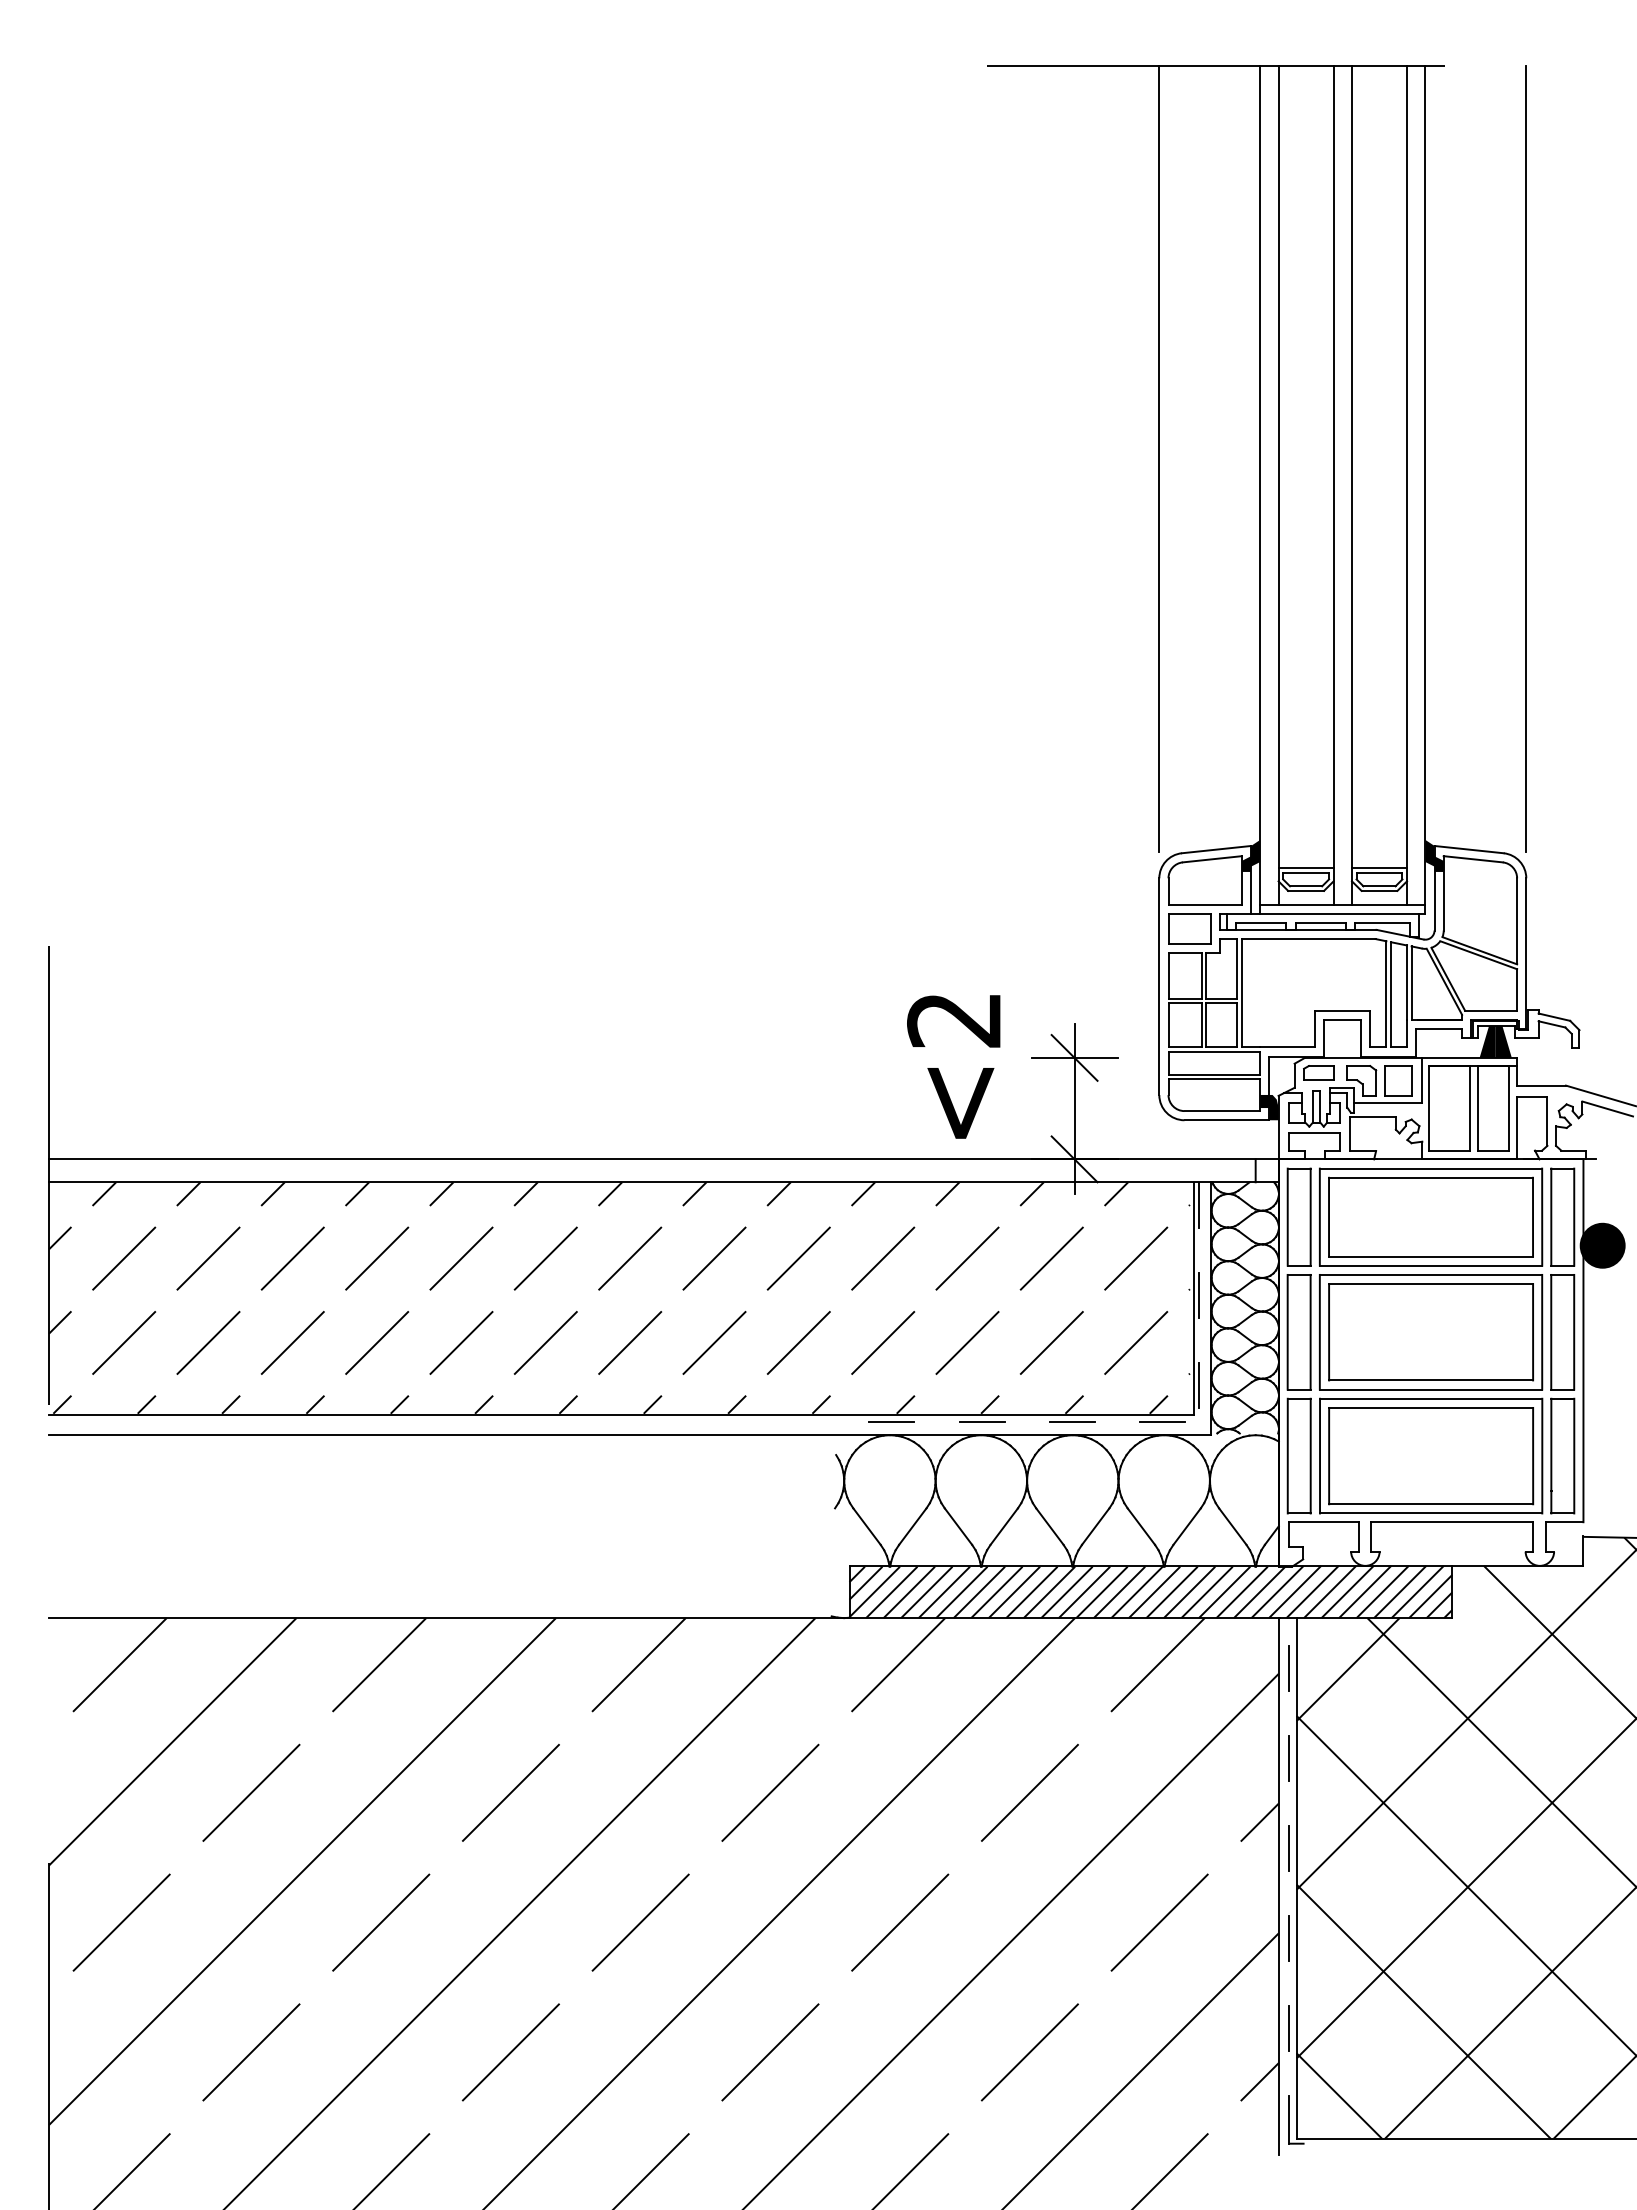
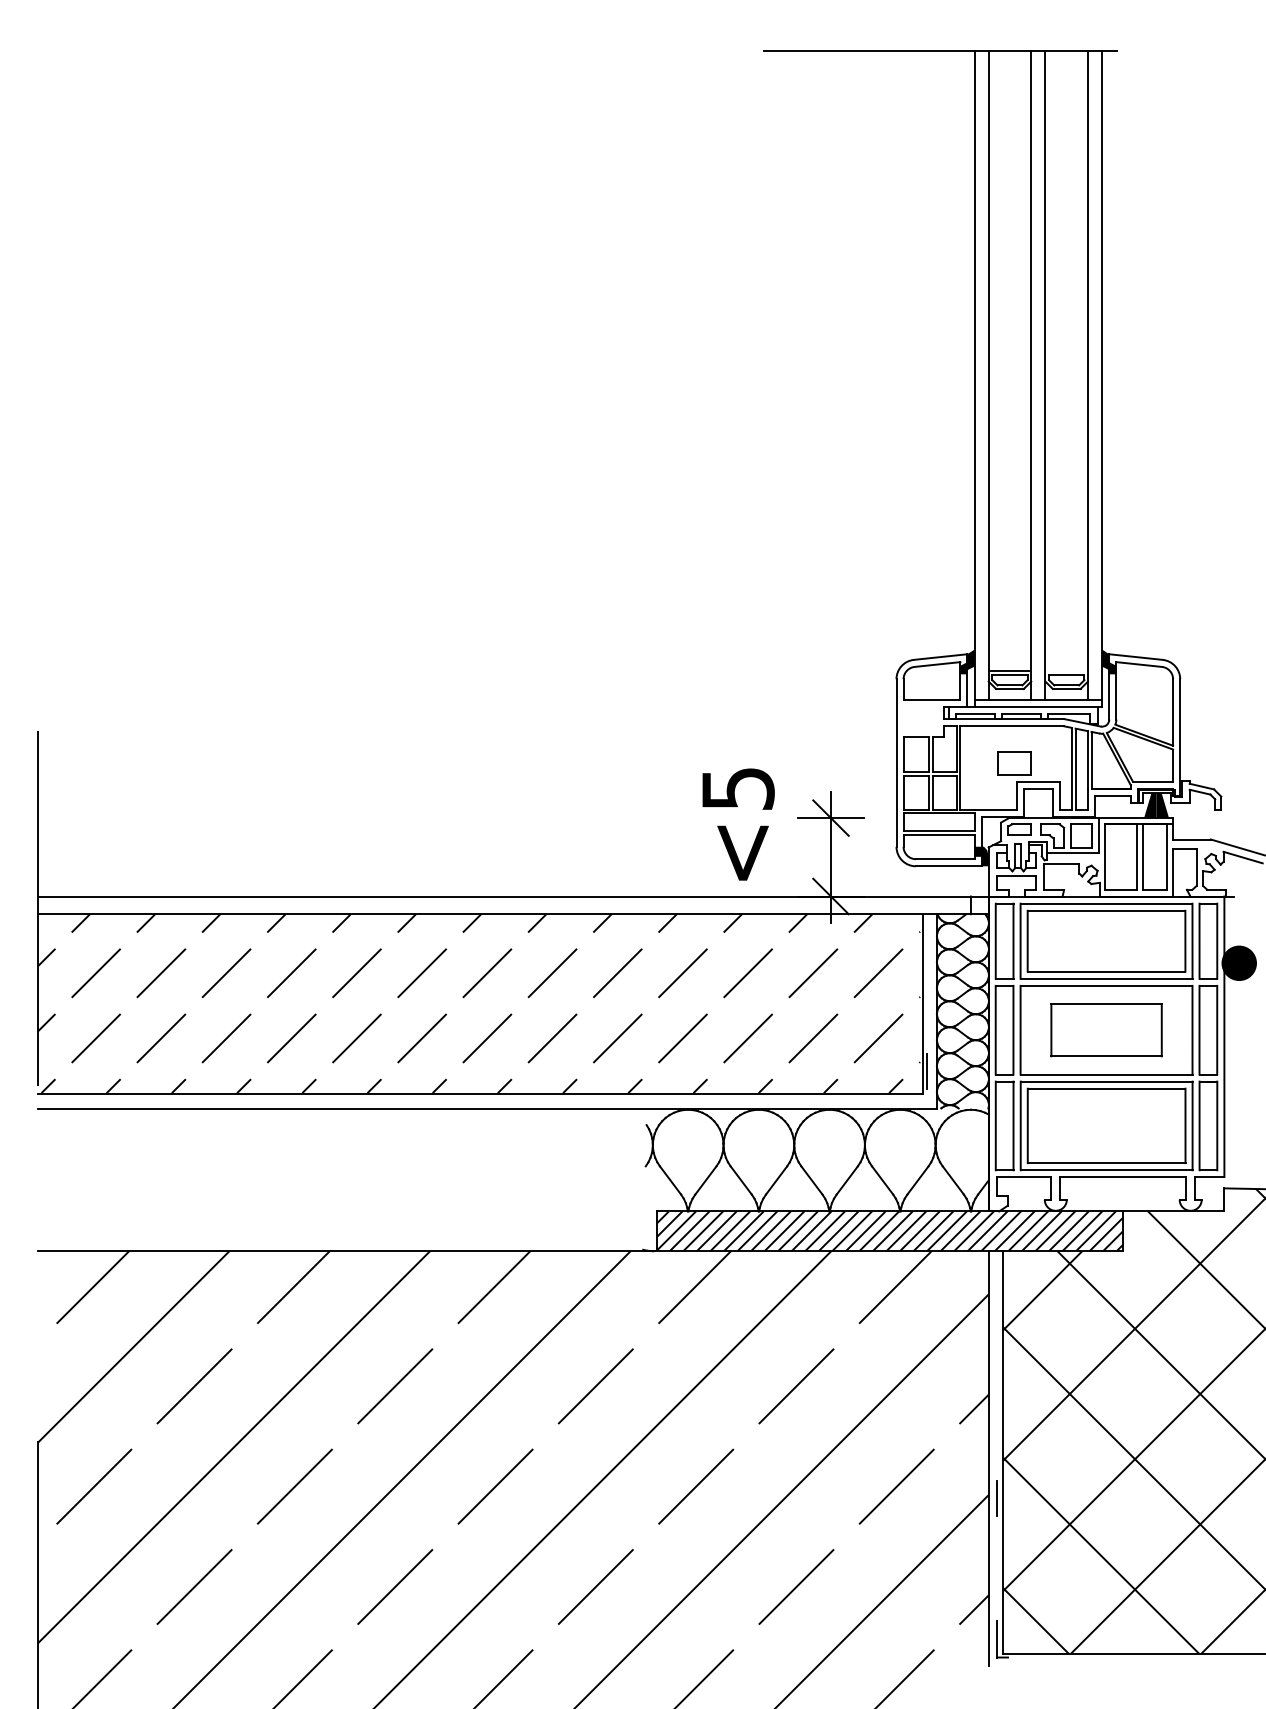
line: (1525, 458) -> (1179, 354), removed
line: (1159, 459) -> (896, 355), removed
line: (1379, 867) -> (1066, 670), removed
part: (1189, 928) -> (1014, 763), moved
text: (954, 1020) -> (738, 789), <2 -> <5
line: (1198, 1204) -> (926, 931), removed
line: (1198, 1295) -> (926, 1001), removed
part: (1430, 1332) -> (1106, 1030), size x0.7
line: (891, 1421) -> (689, 1099), removed
line: (981, 1421) -> (759, 1099), removed
line: (1071, 1421) -> (828, 1099), removed
line: (1161, 1421) -> (898, 1099), removed
line: (1289, 1667) -> (997, 1289), removed
line: (1289, 1757) -> (997, 1358), removed
line: (1289, 1847) -> (997, 1428), removed
line: (1289, 2028) -> (997, 1568), removed

